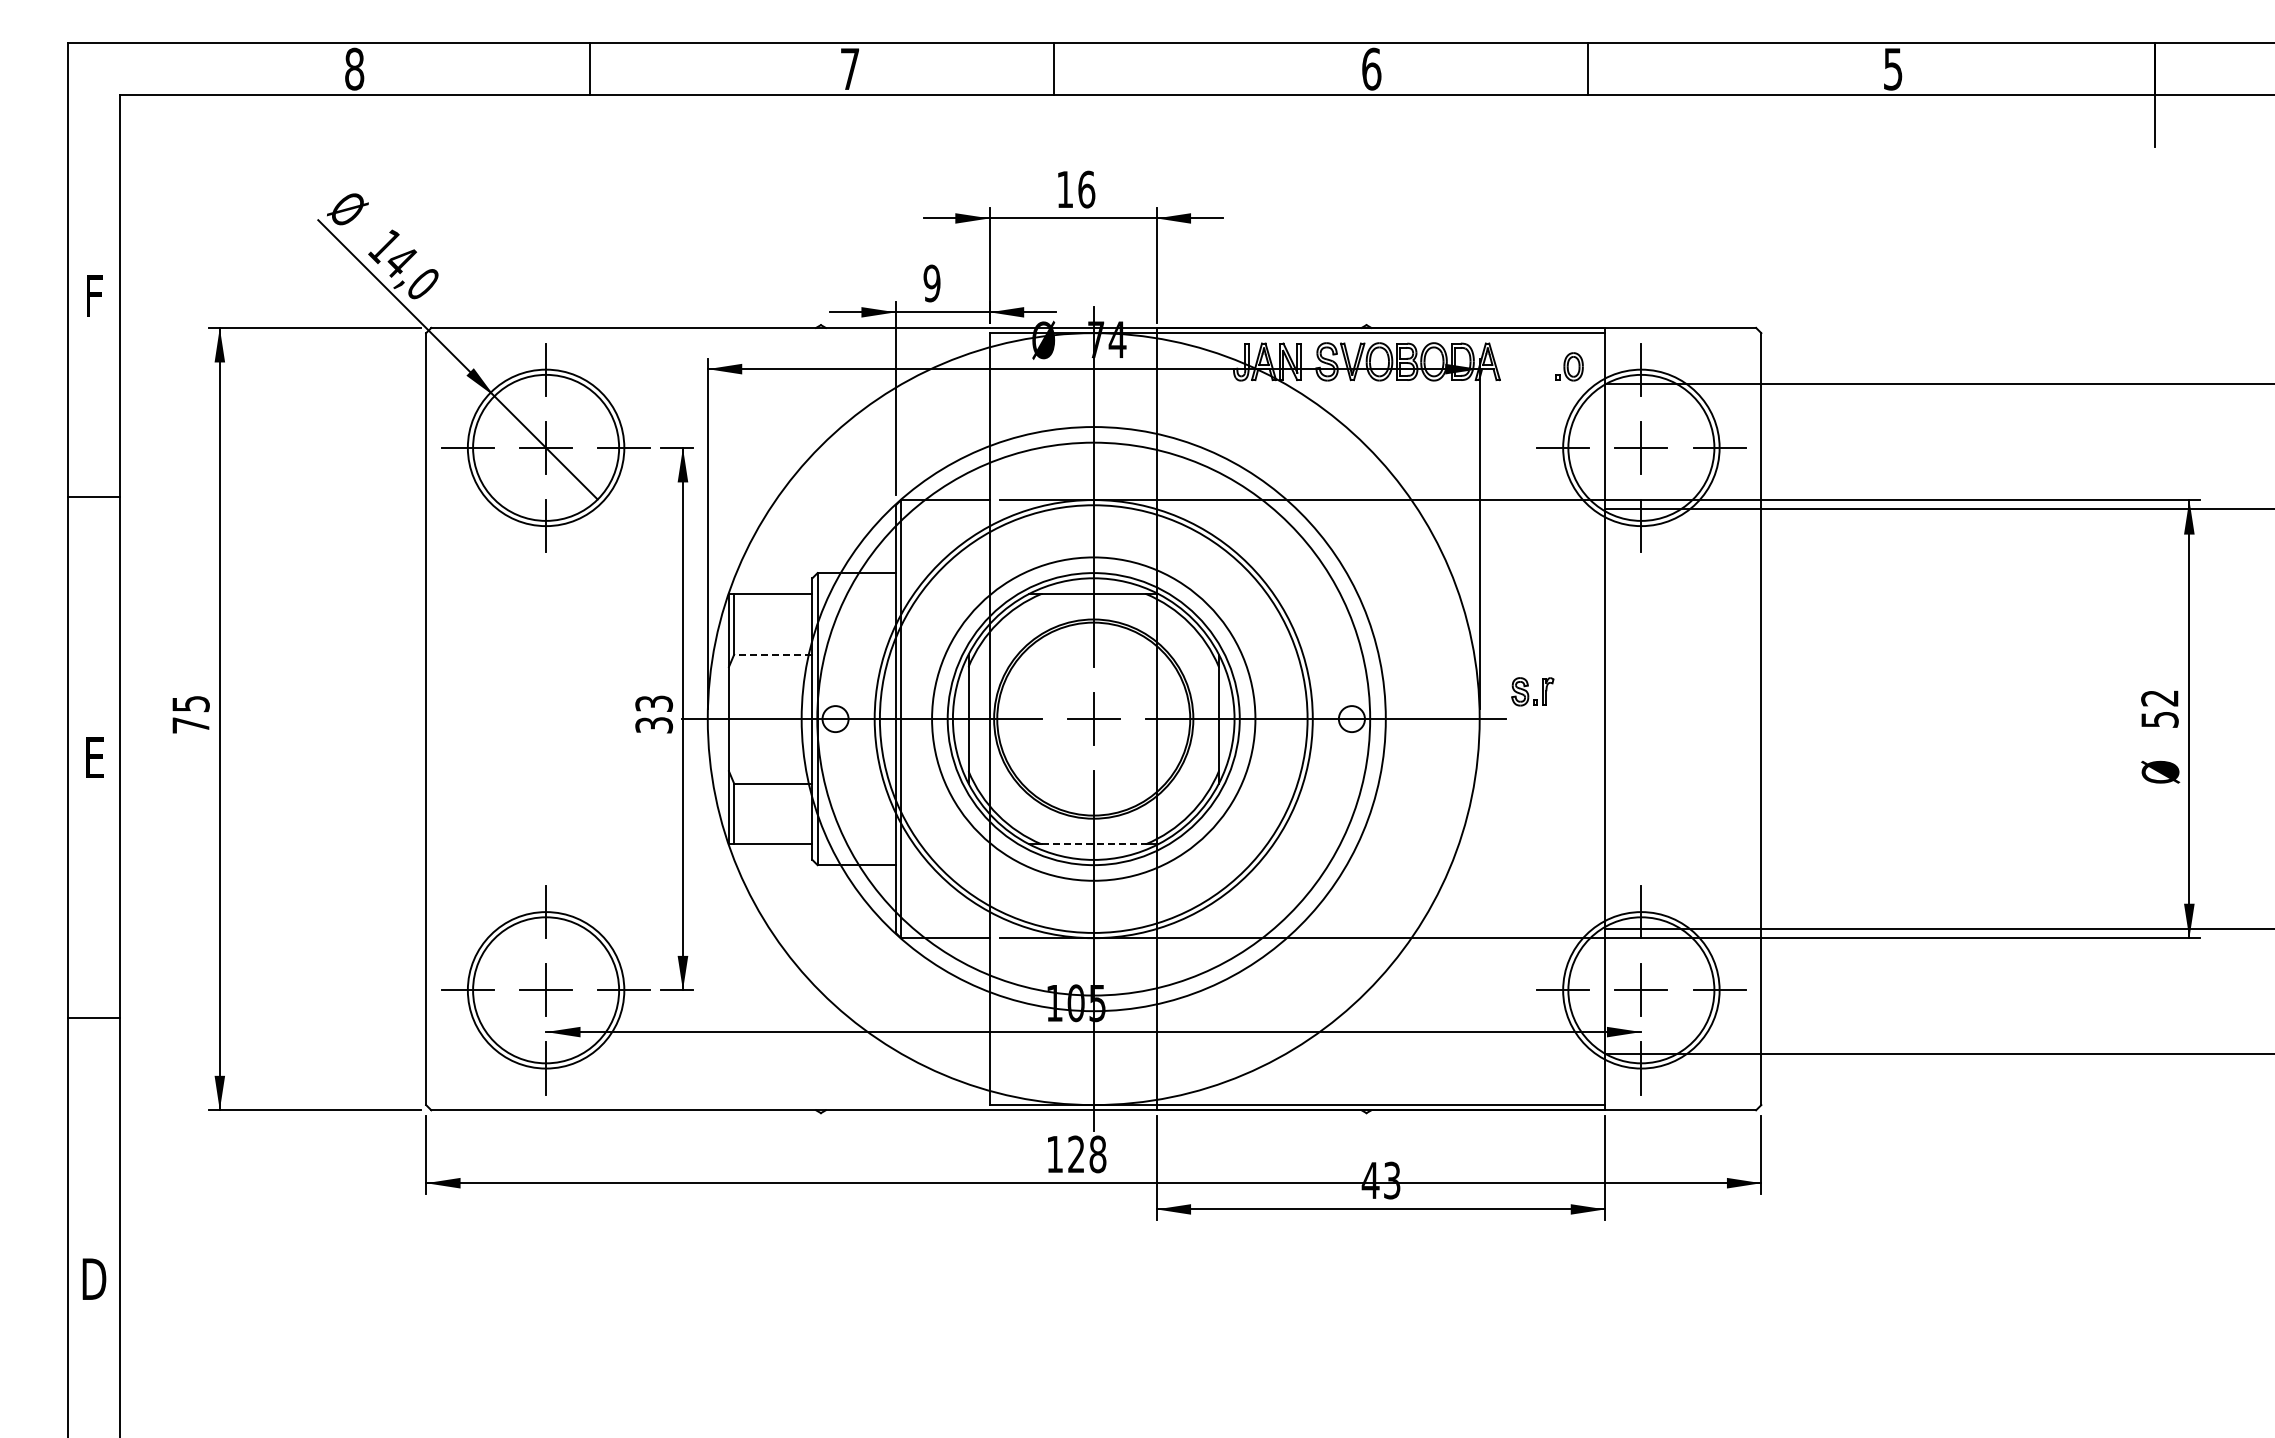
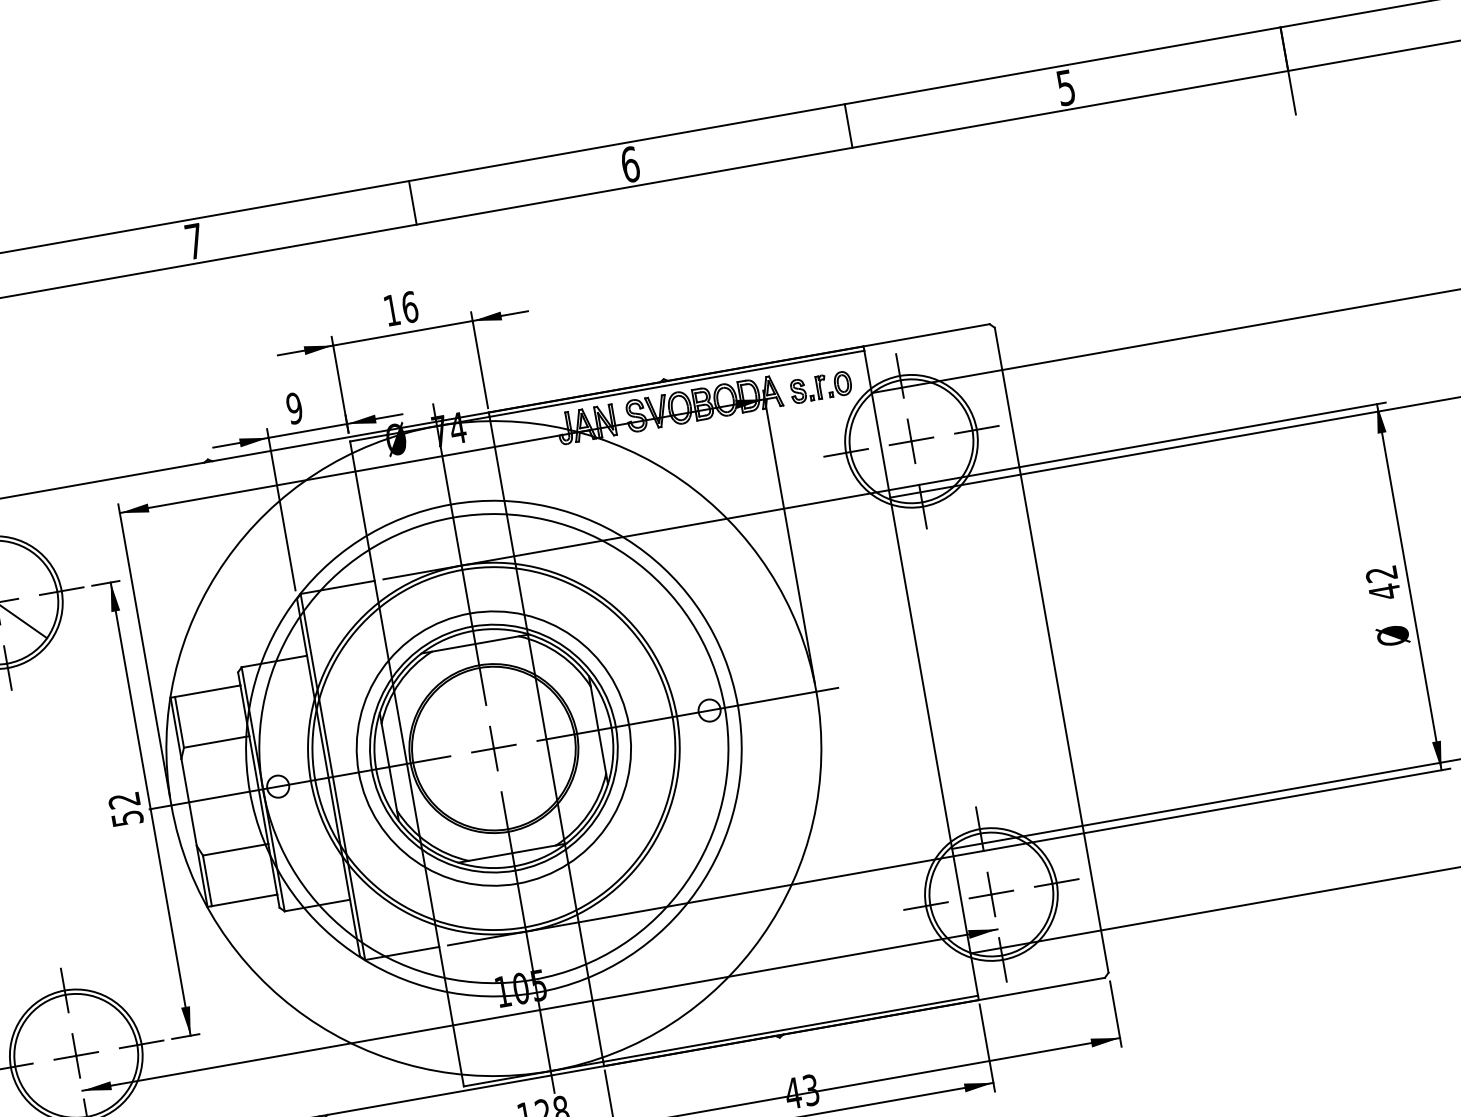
line: (1054, 68) -> (412, 202), moved
line: (1587, 68) -> (848, 125), moved
line: (772, 654) -> (215, 741), dashed -> solid
part: (1532, 691) -> (808, 389), moved
text: (654, 713) -> (126, 808), 33 -> 52
text: (2159, 719) -> (1384, 591), 52 -> 42
line: (1094, 844) -> (512, 853), dashed -> solid

